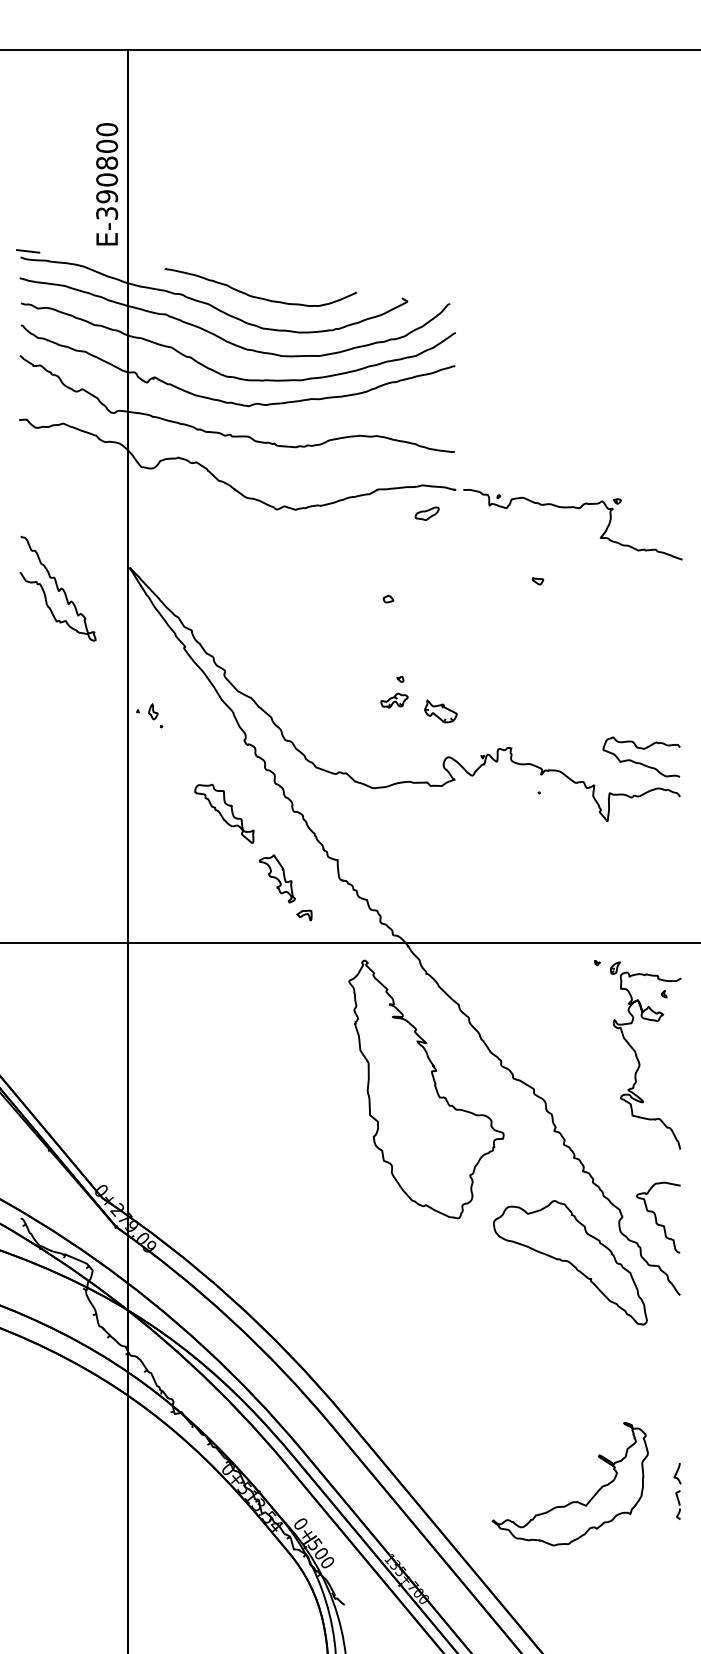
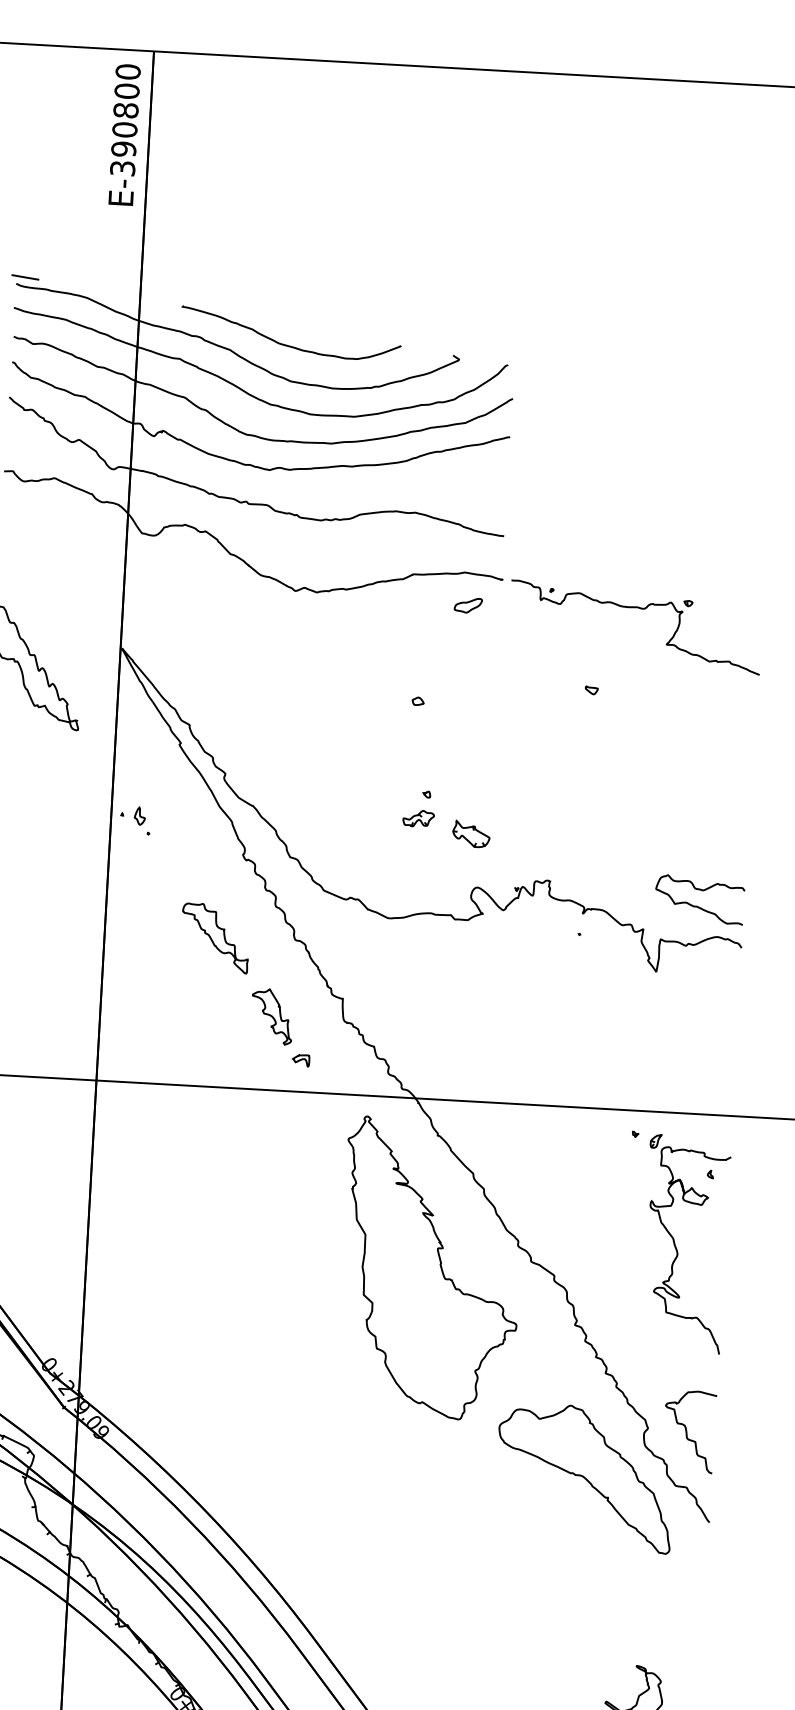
text: (107, 184) -> (125, 135), moved

